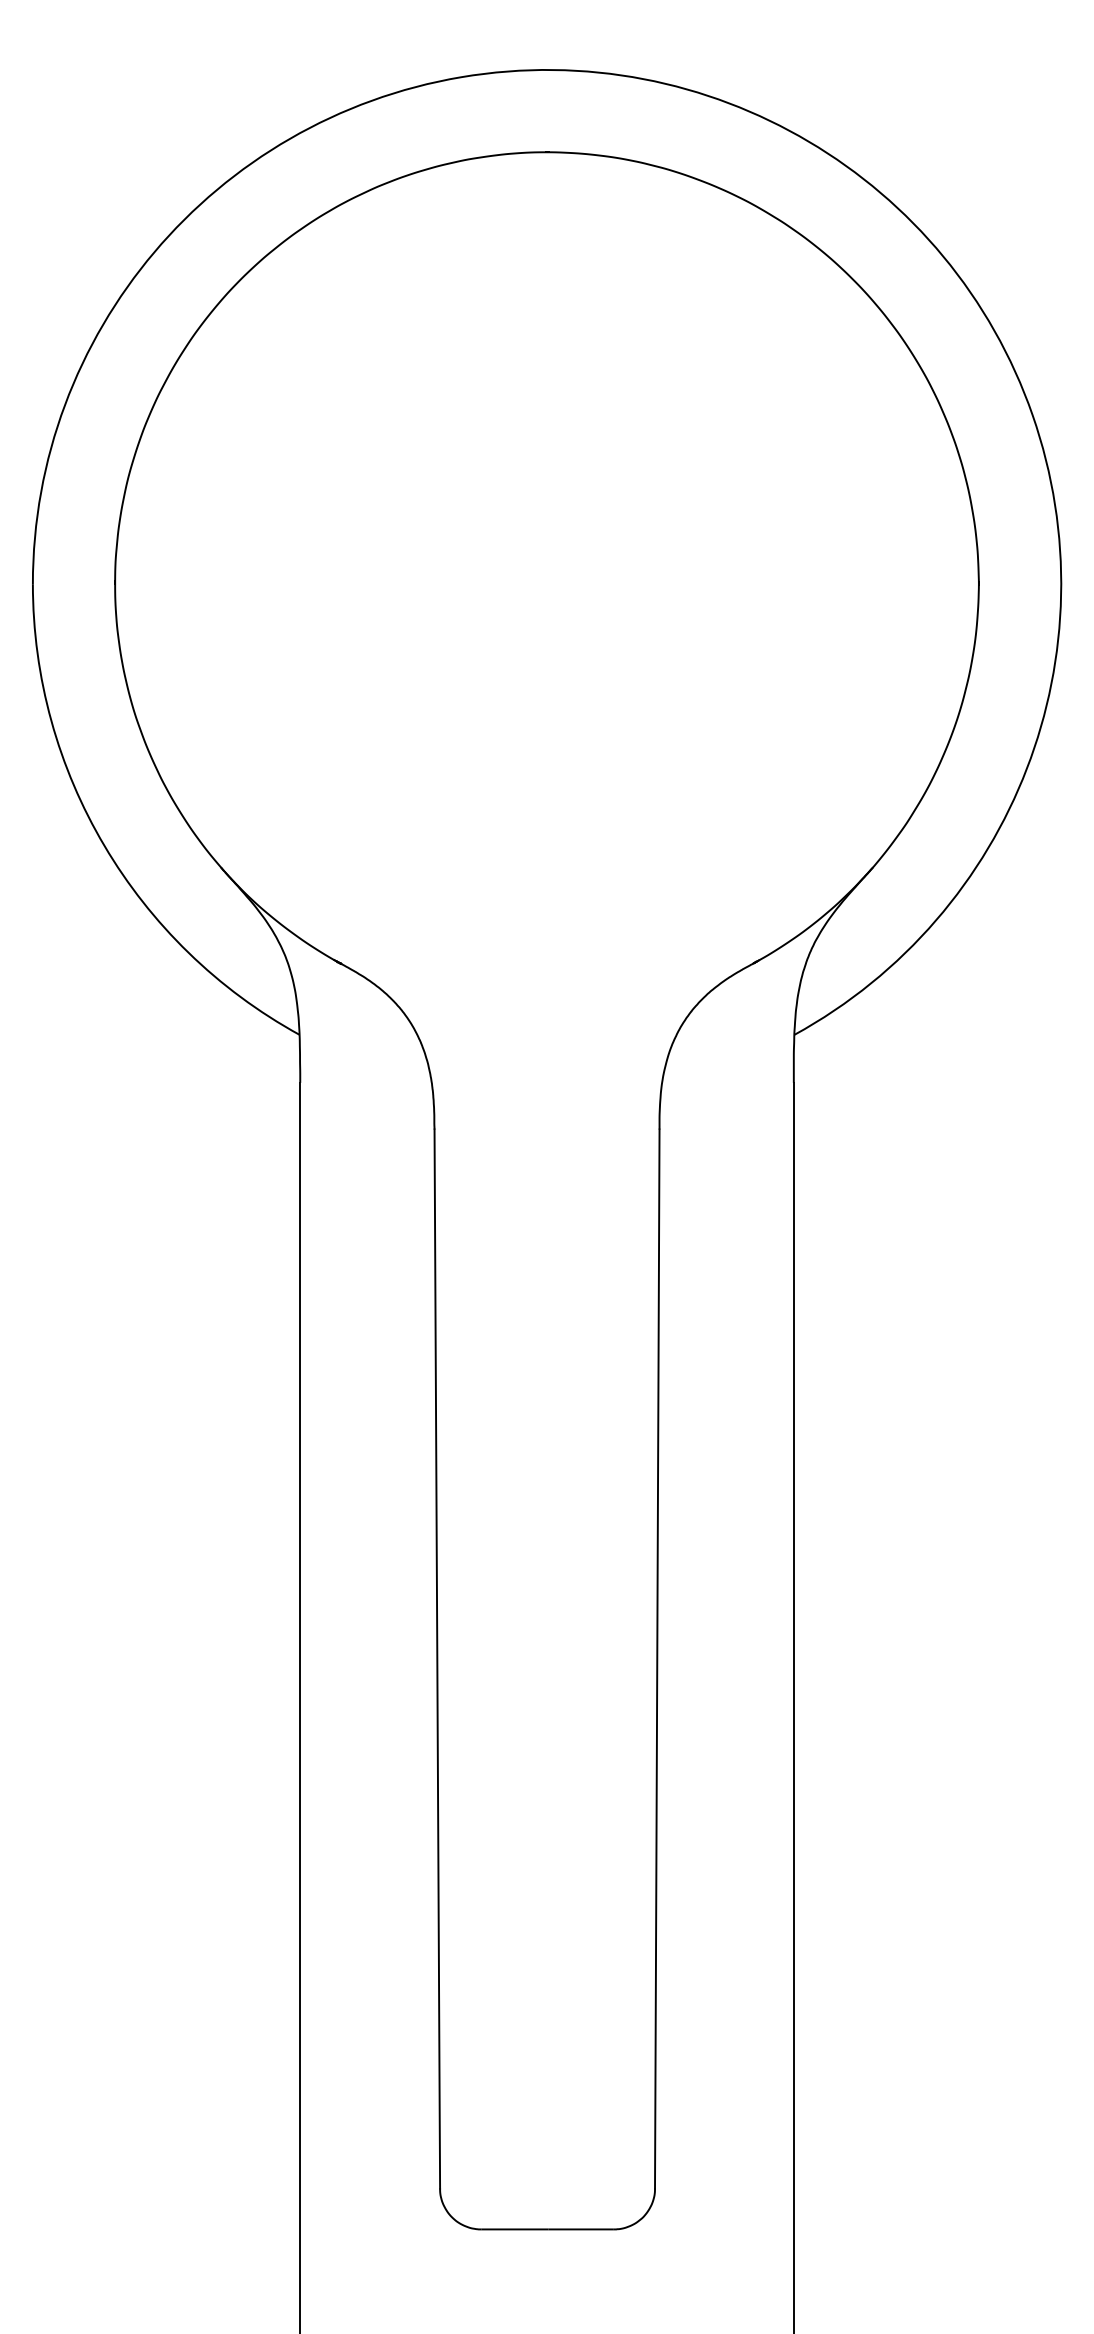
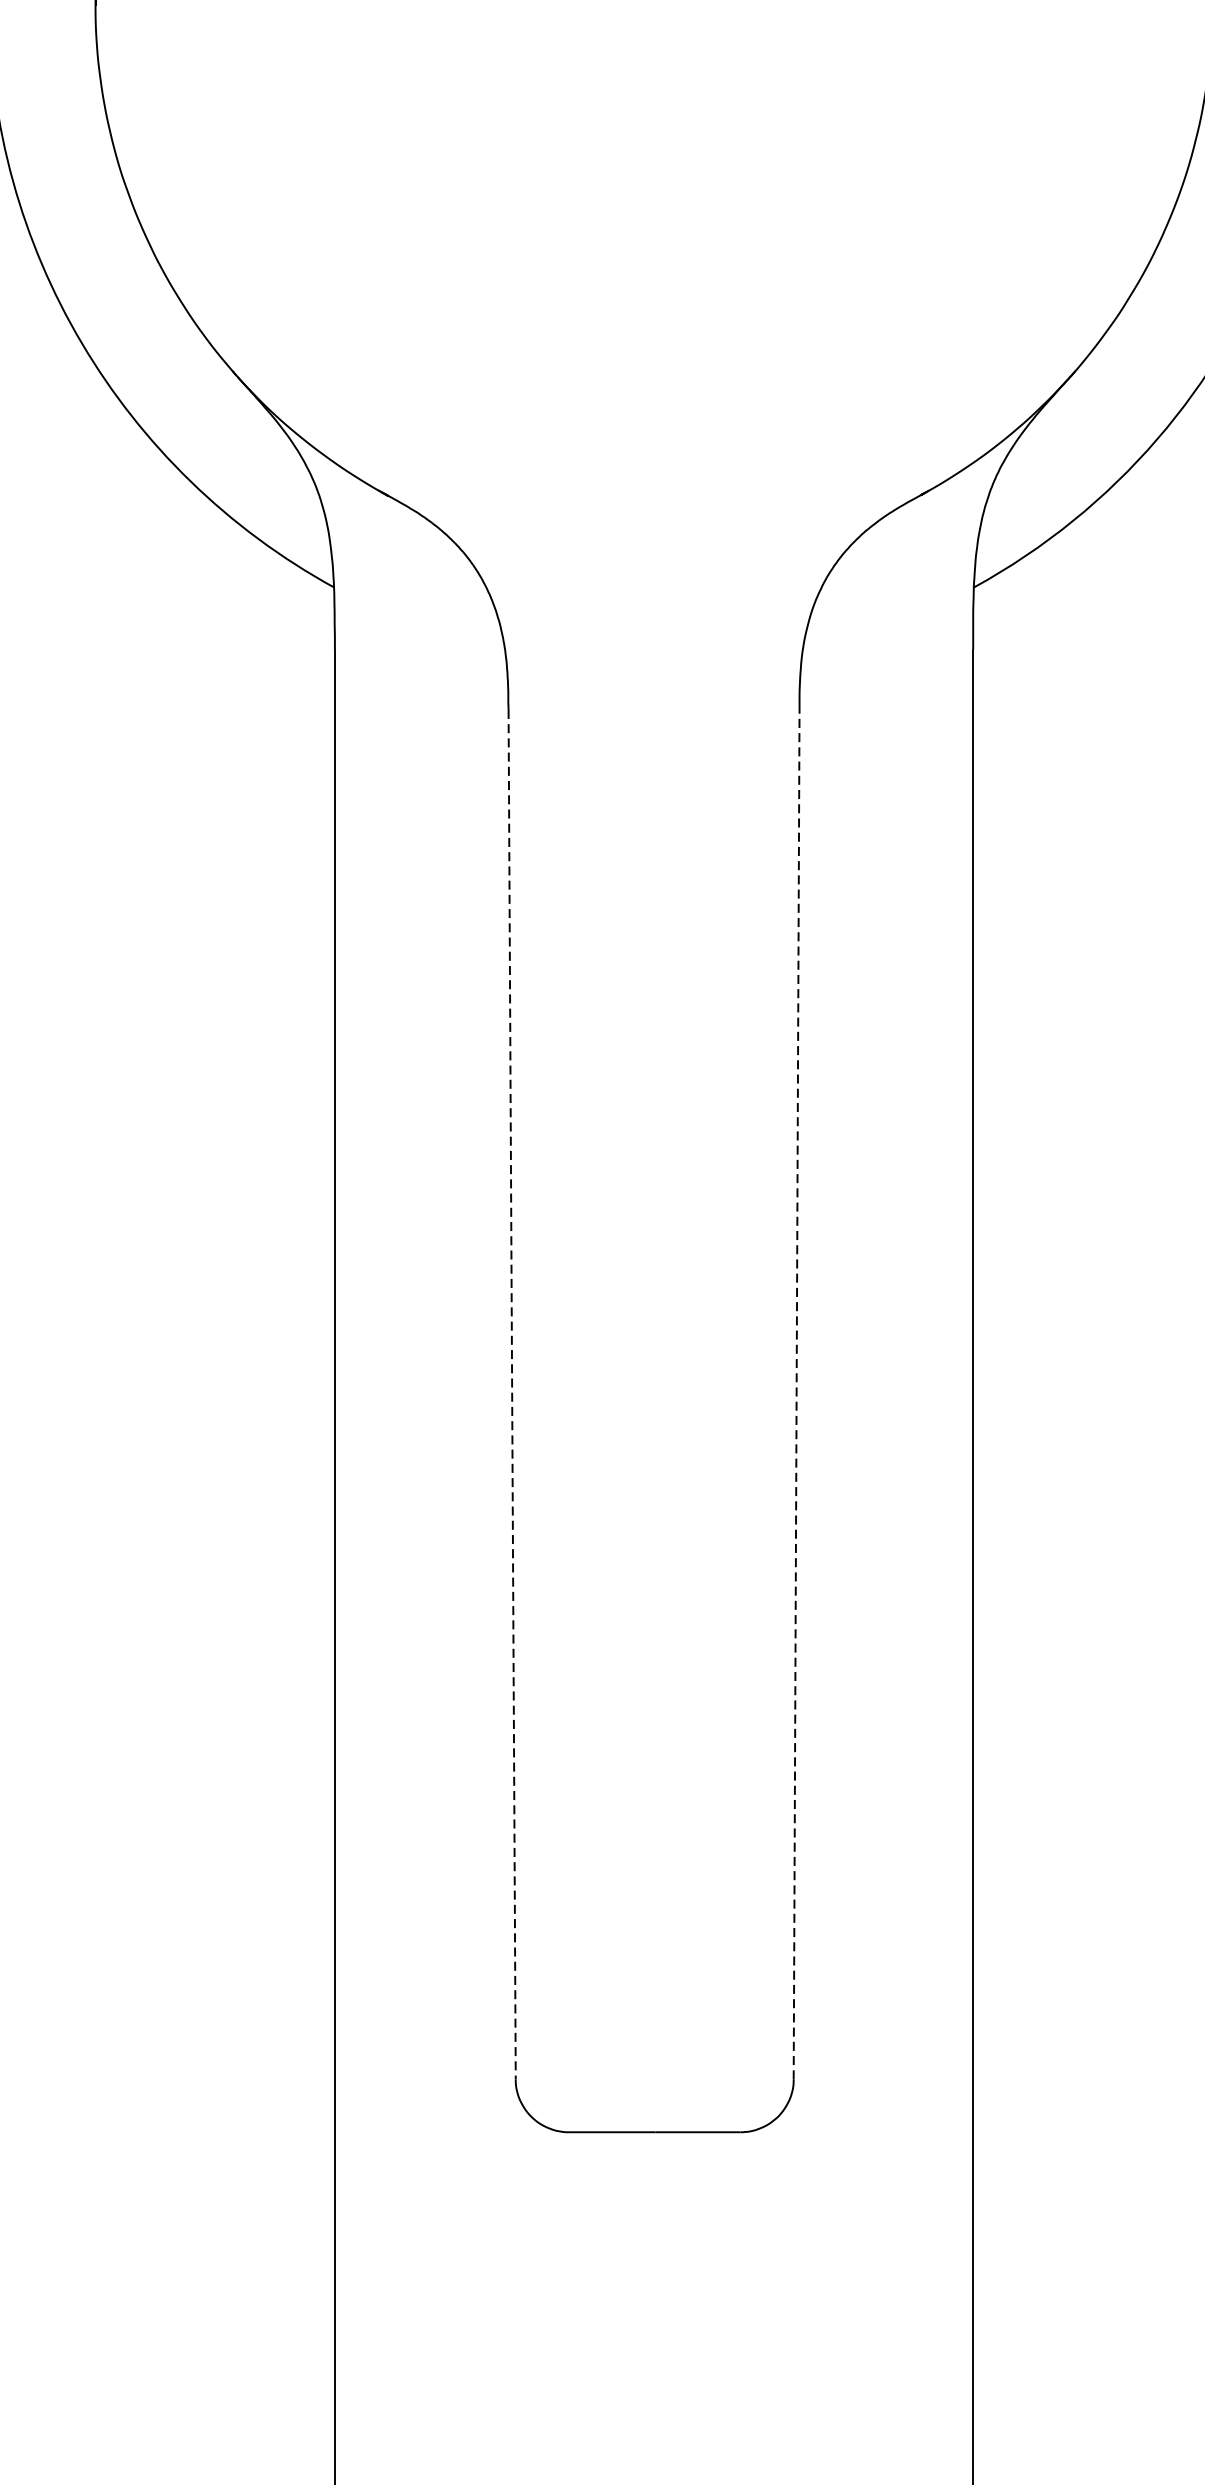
line: (657, 1658) -> (796, 1393), solid -> dashed
line: (437, 1659) -> (512, 1395), solid -> dashed

